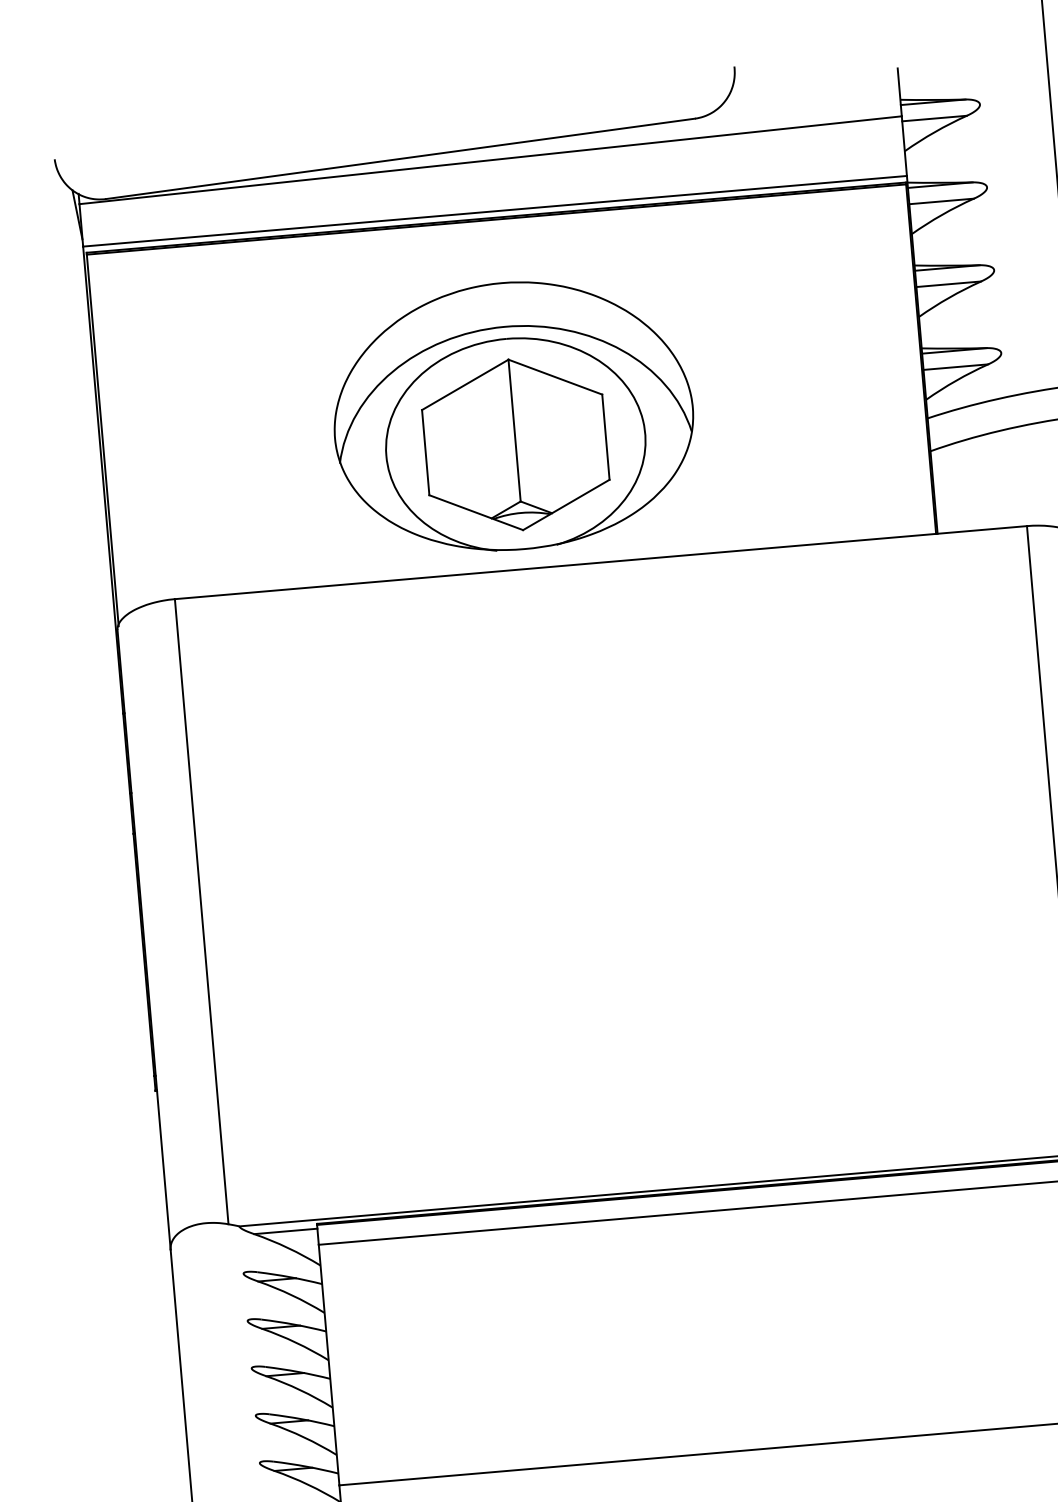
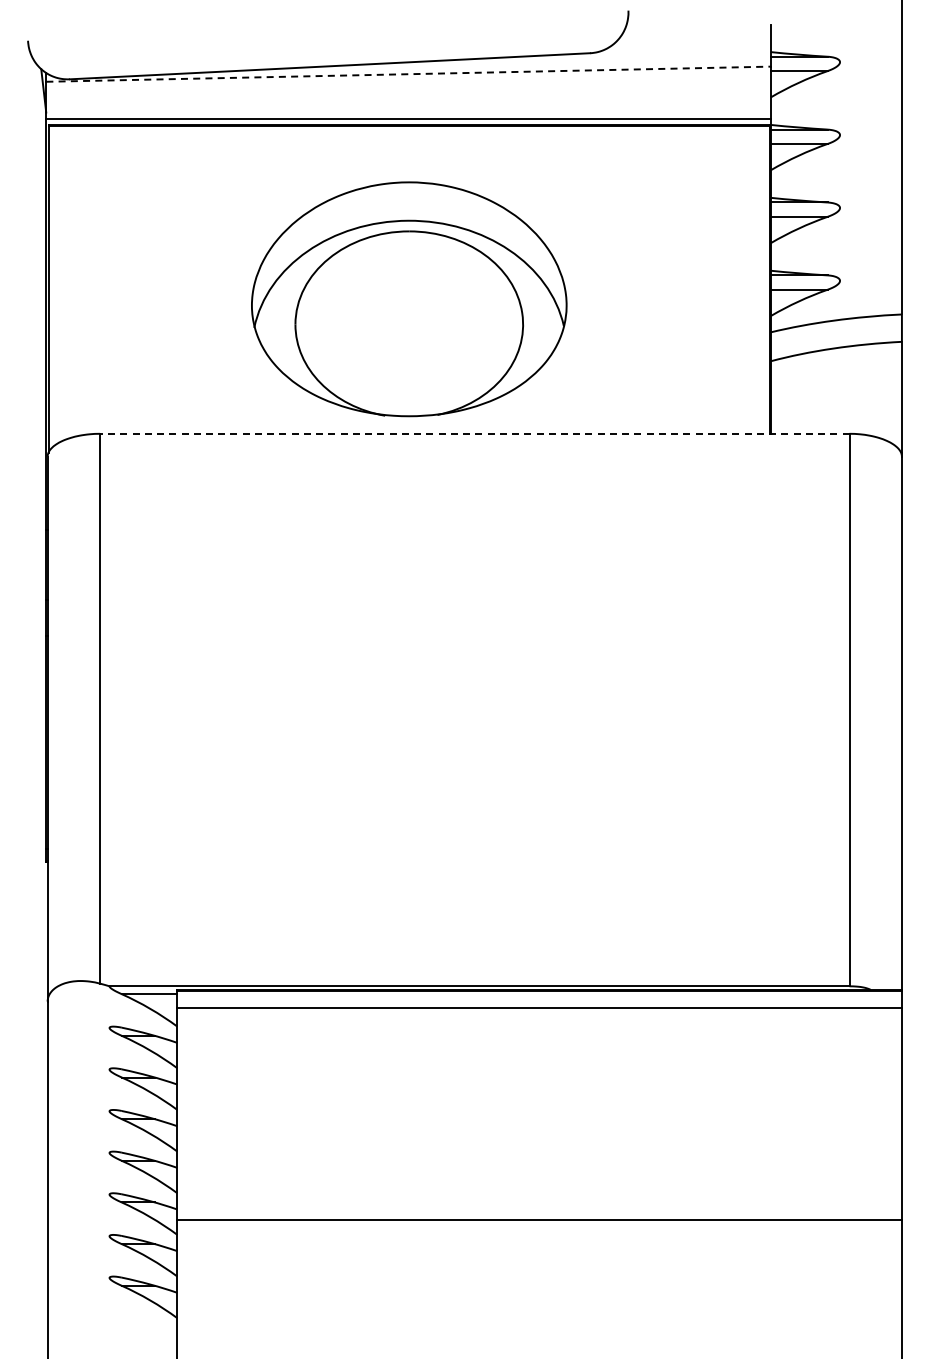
line: (491, 160) -> (409, 74), solid -> dashed
part: (516, 444) -> (409, 324), removed
line: (600, 562) -> (474, 433), solid -> dashed

